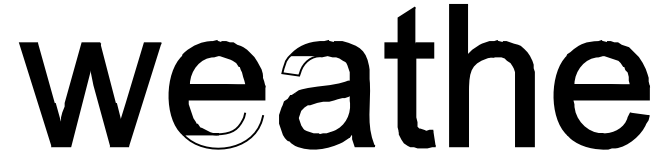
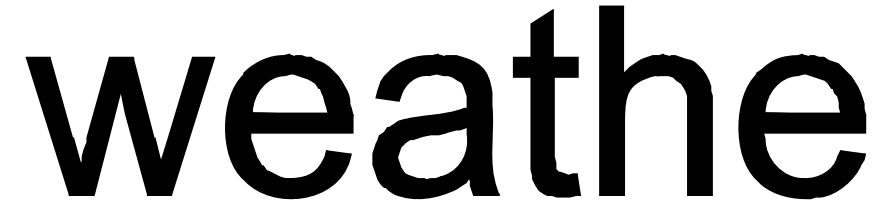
fill: (304, 64) -> (405, 86), added
fill: (222, 130) -> (296, 174), added

